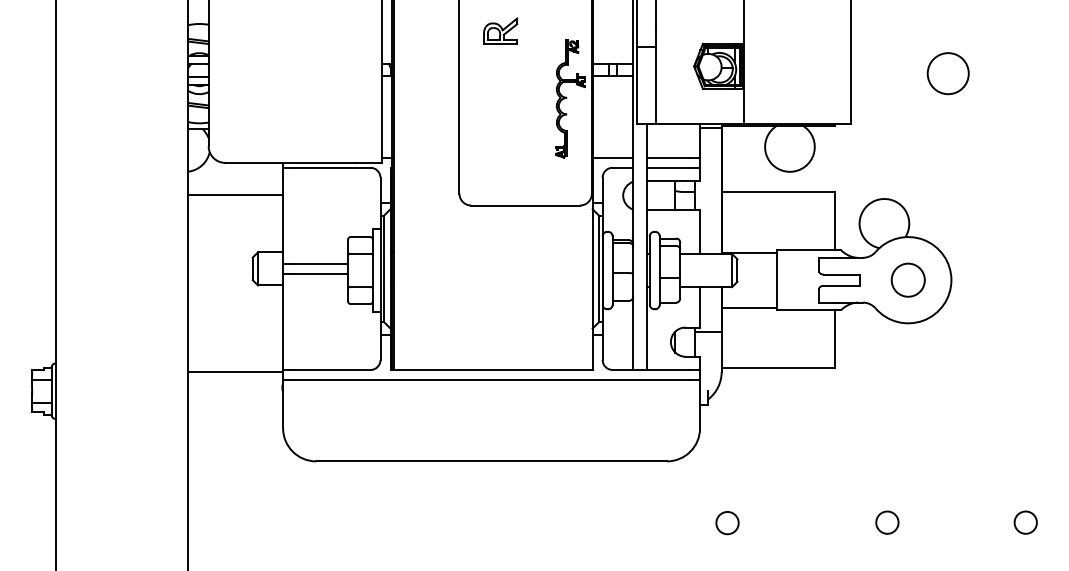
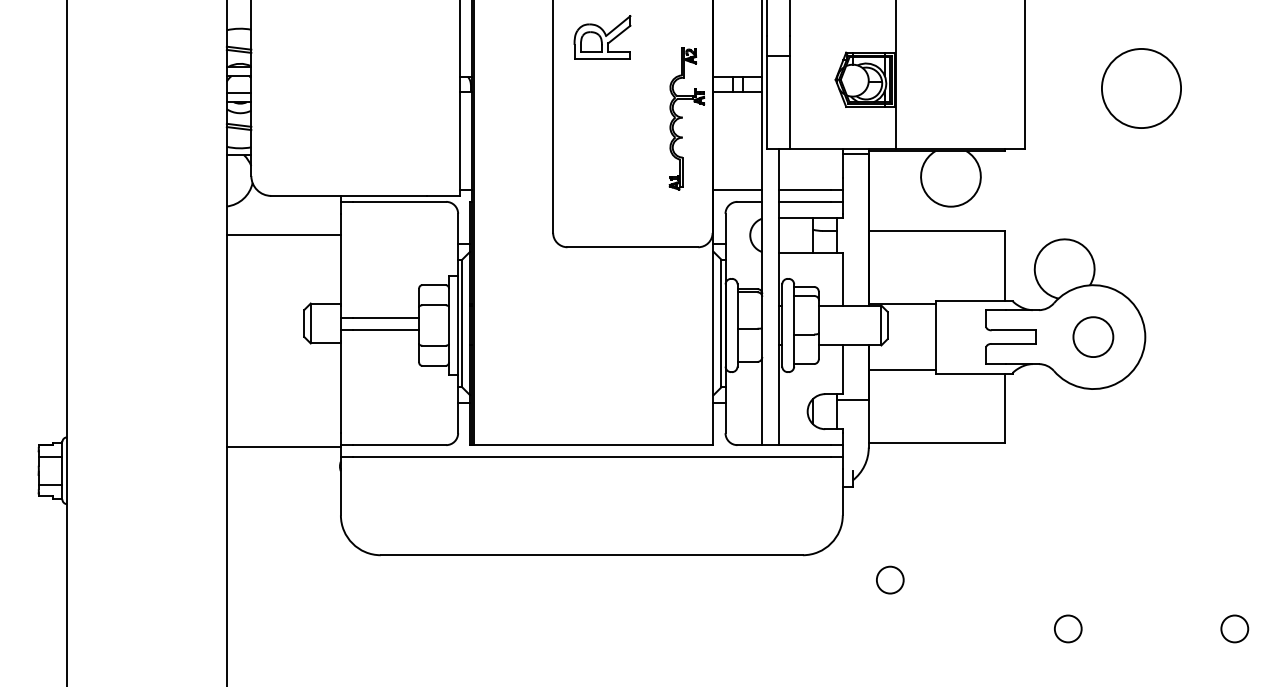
part: (500, 30) -> (602, 36), size x1.4
circle: (947, 73) -> (1140, 88), size x1.6
circle: (727, 523) -> (890, 580), moved

